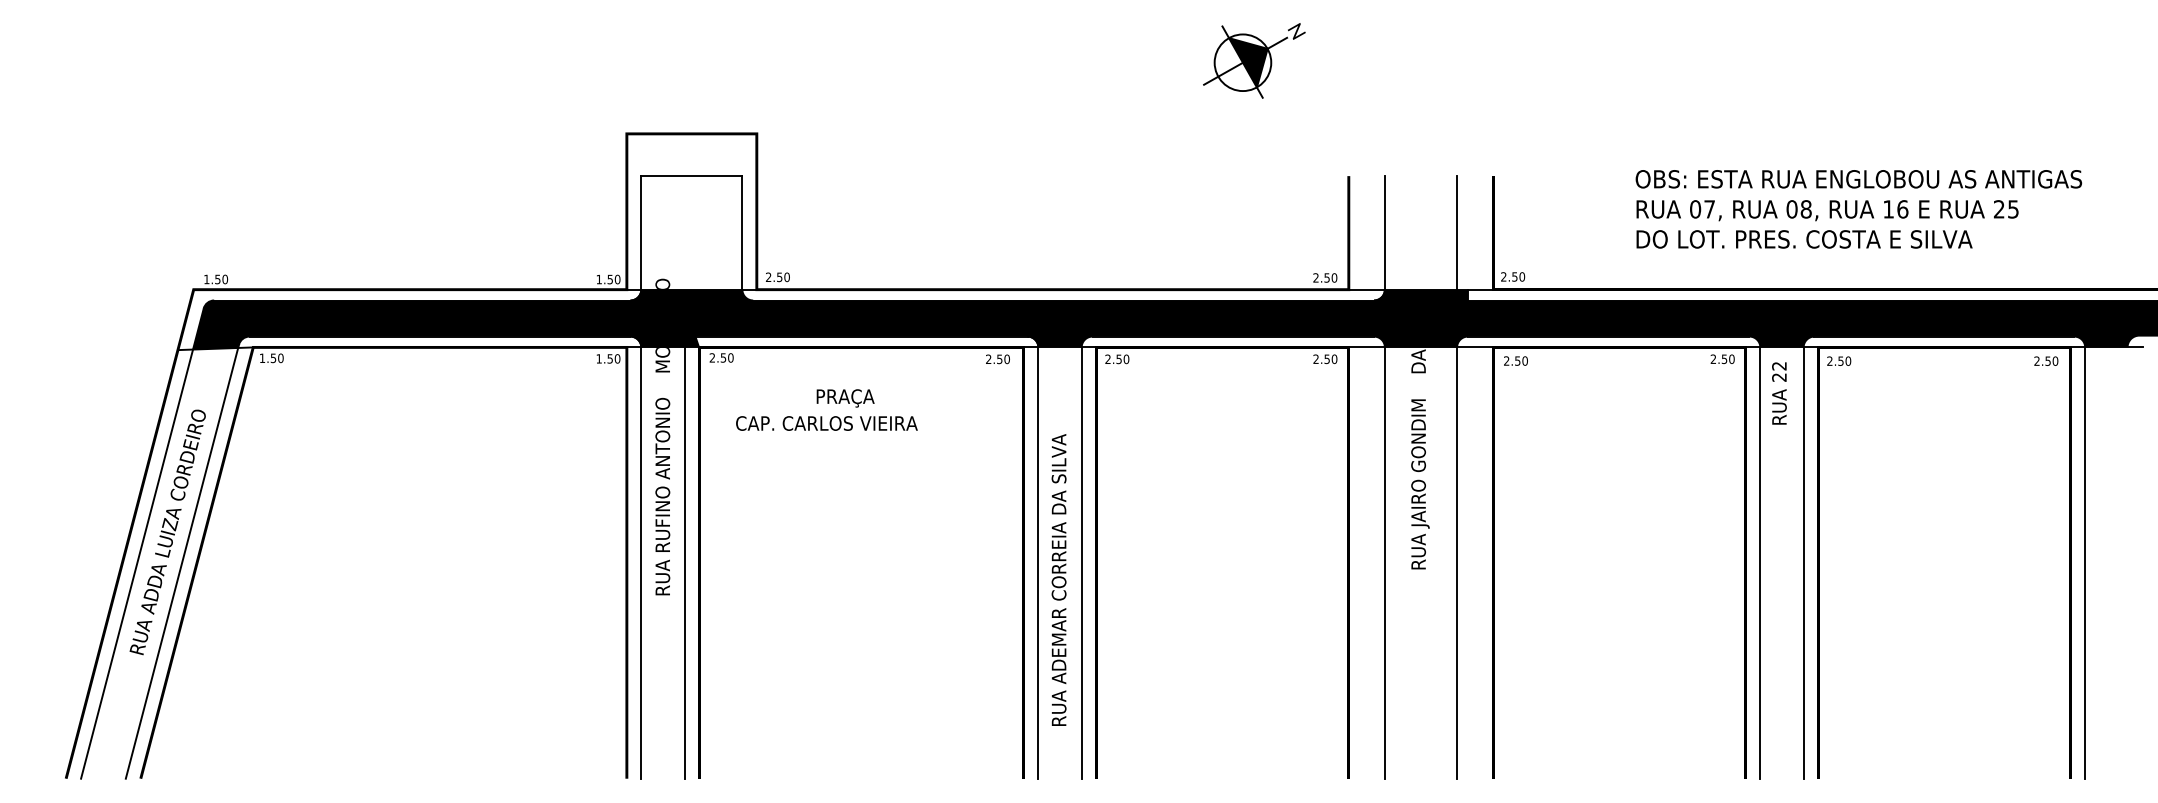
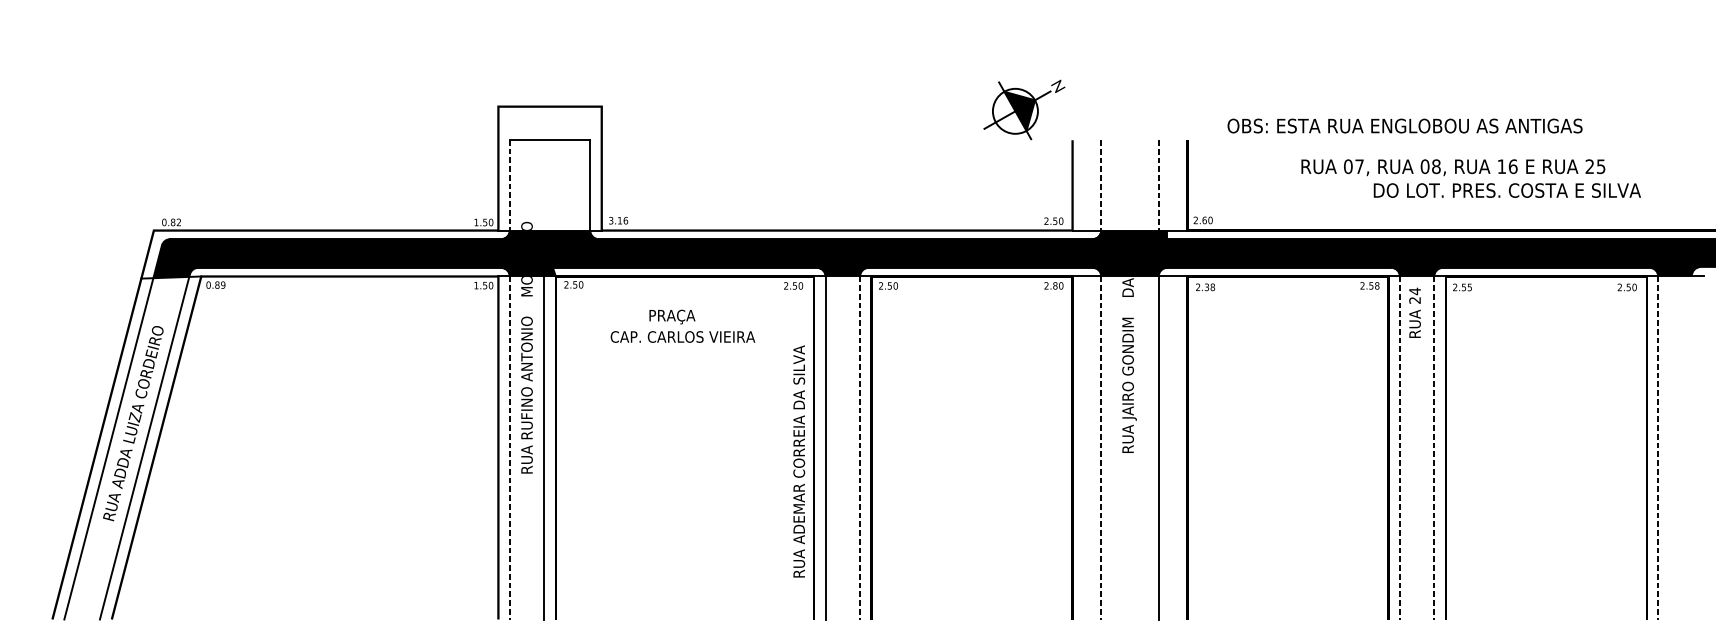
part: (1254, 60) -> (1024, 109), moved
text: (1858, 179) -> (1404, 126), moved
line: (641, 232) -> (510, 185), solid -> dashed
line: (1384, 232) -> (1100, 185), solid -> dashed
line: (1457, 232) -> (1159, 185), solid -> dashed
text: (1804, 239) -> (1507, 190), moved
text: (1514, 276) -> (1204, 220), 2.50 -> 2.60
text: (777, 277) -> (618, 220), 2.50 -> 3.16
text: (216, 279) -> (172, 222), 1.50 -> 0.82
text: (271, 358) -> (215, 285), 1.50 -> 0.89
text: (1326, 358) -> (1054, 285), 2.50 -> 2.80
text: (1731, 358) -> (1376, 285), 2.50 -> 2.58
text: (1521, 360) -> (1209, 286), 2.50 -> 2.38
text: (1848, 360) -> (1469, 286), 2.50 -> 2.55
text: (1779, 365) -> (1415, 290), 22 -> 24
text: (826, 423) -> (682, 336), moved
line: (641, 563) -> (510, 448), solid -> dashed
line: (1081, 563) -> (859, 448), solid -> dashed
line: (1384, 563) -> (1100, 448), solid -> dashed
line: (1760, 563) -> (1399, 448), solid -> dashed
line: (1803, 563) -> (1434, 448), solid -> dashed
line: (2085, 563) -> (1658, 448), solid -> dashed
text: (1058, 579) -> (798, 461), moved

